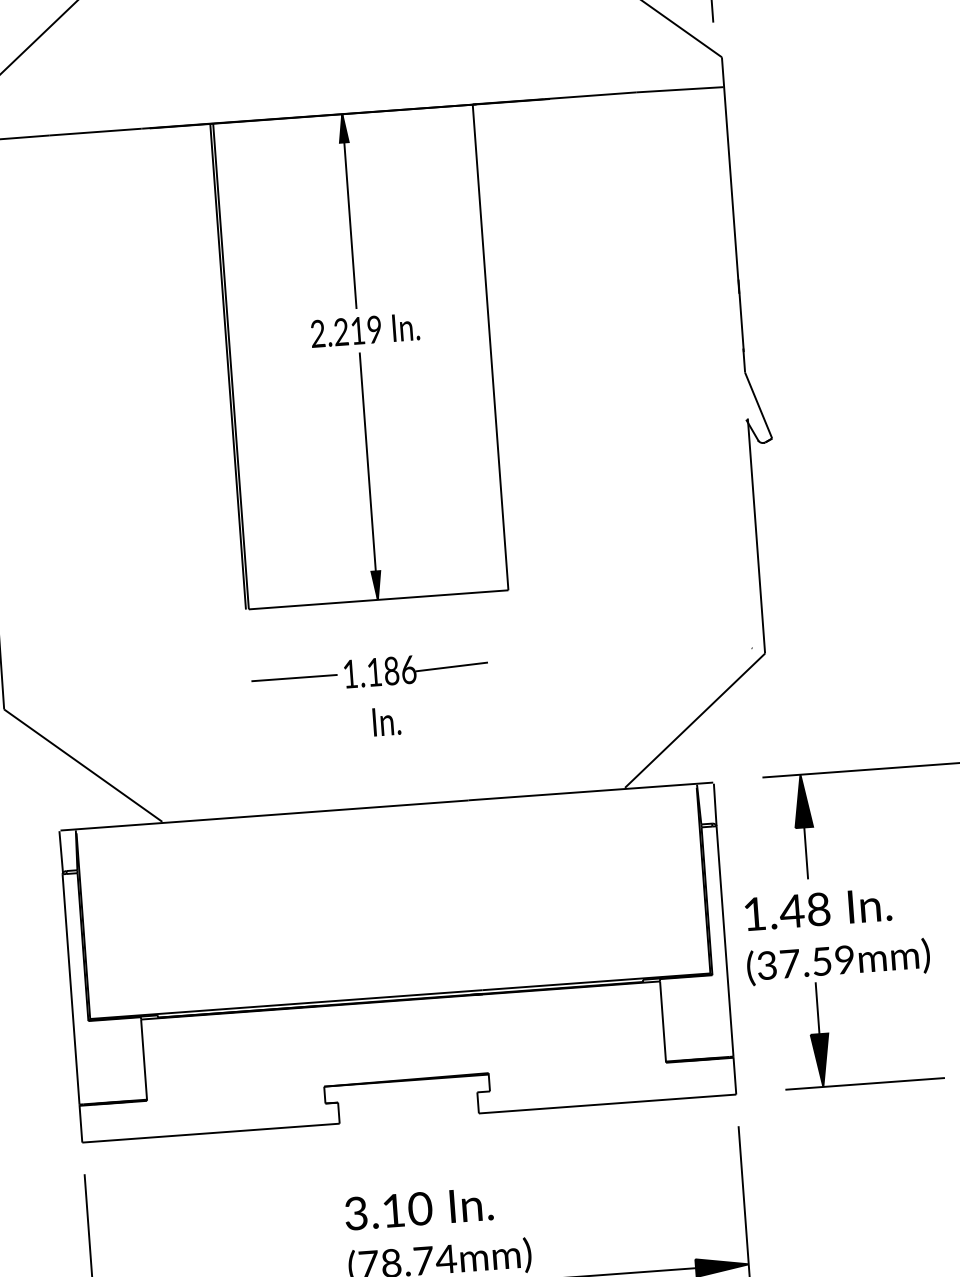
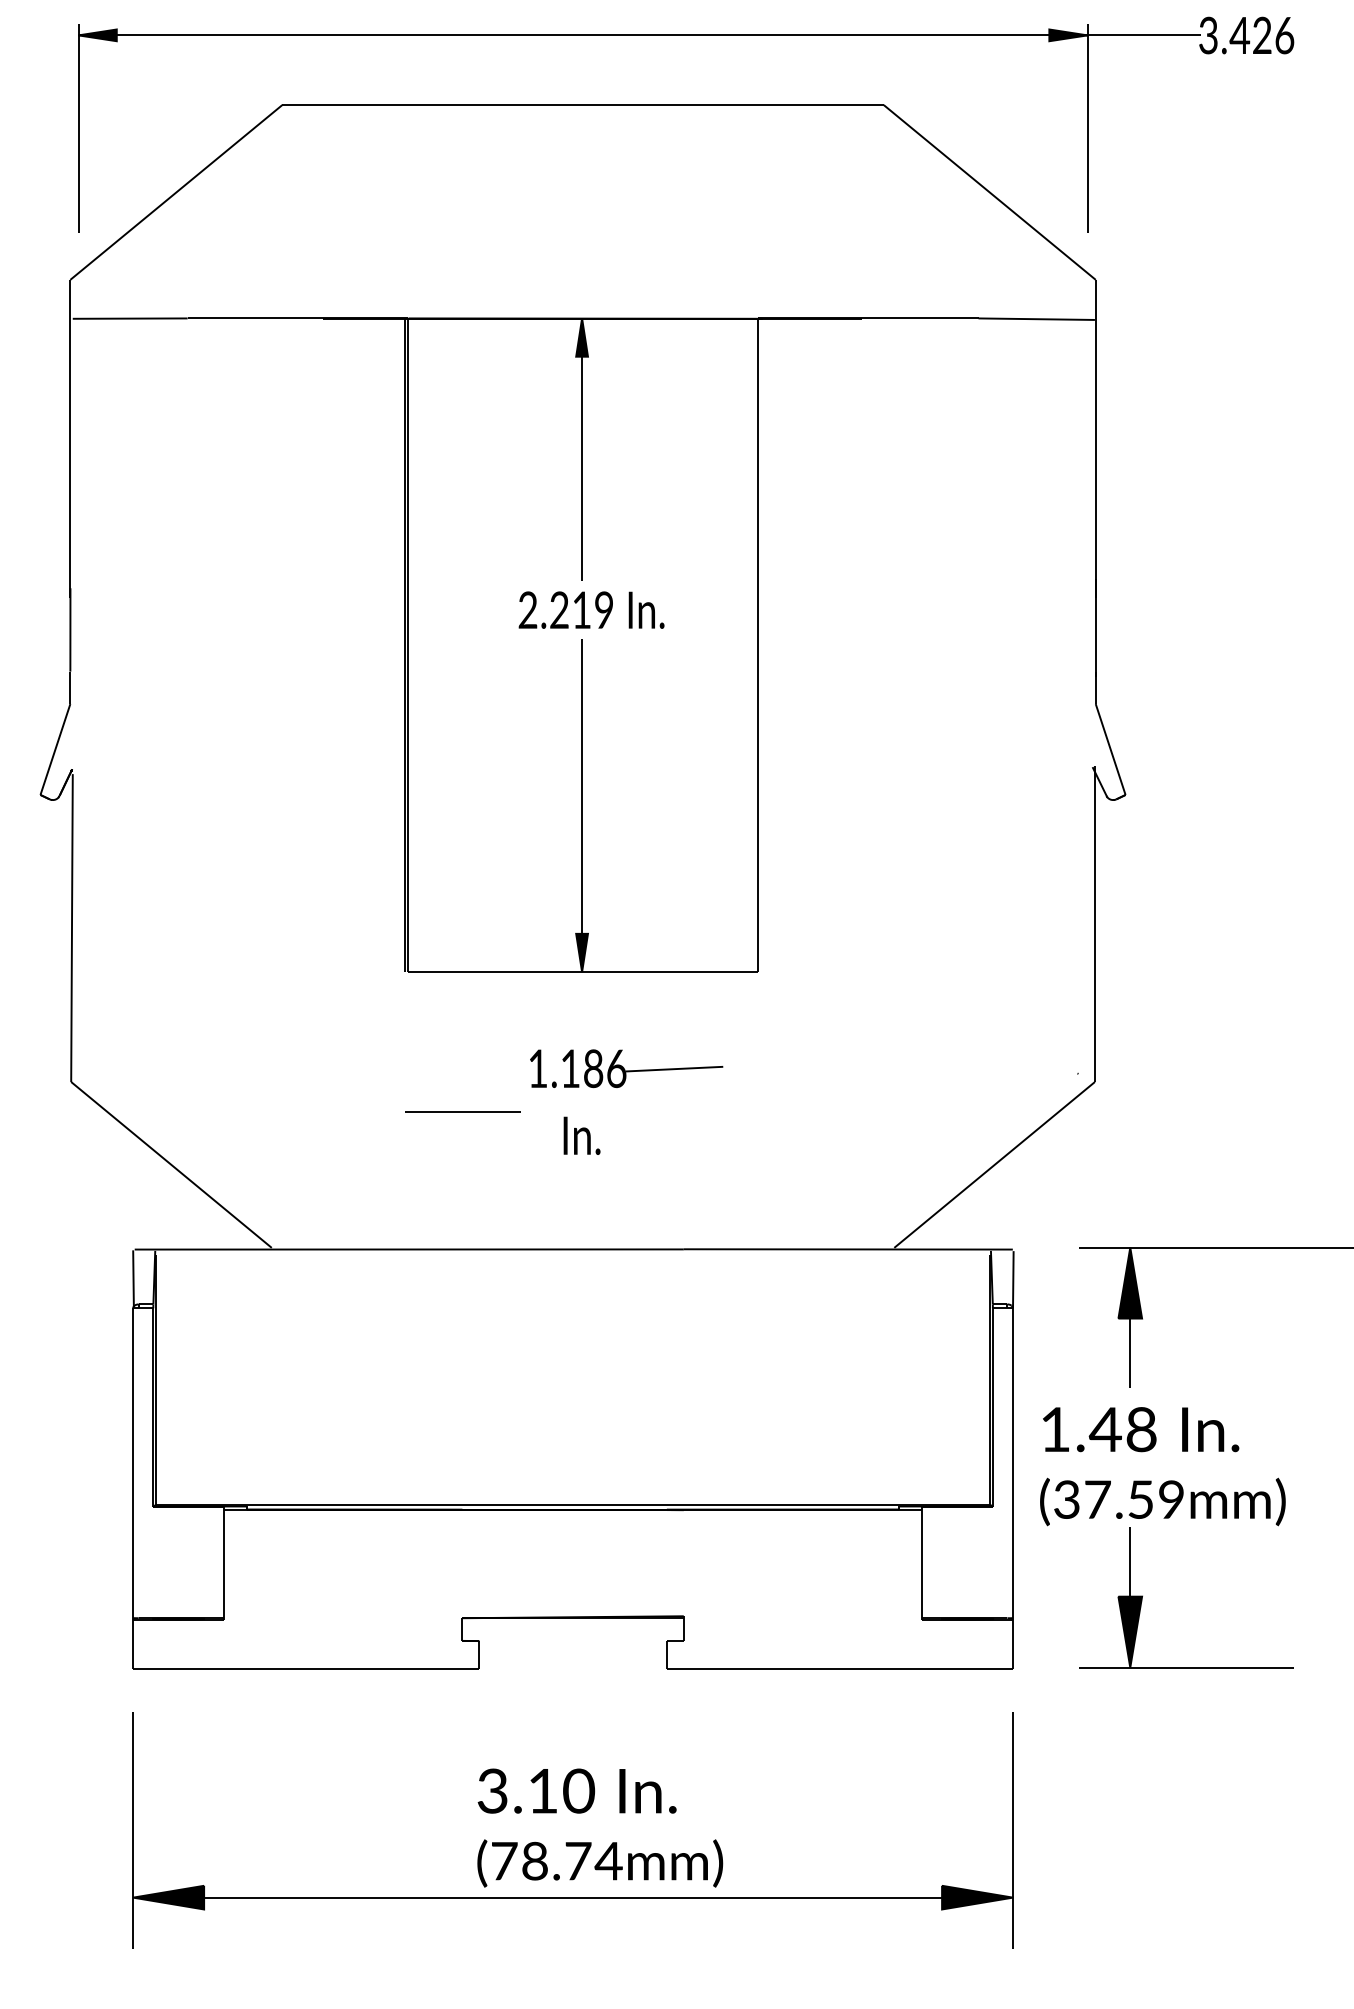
line: (294, 678) -> (462, 1111), moved

